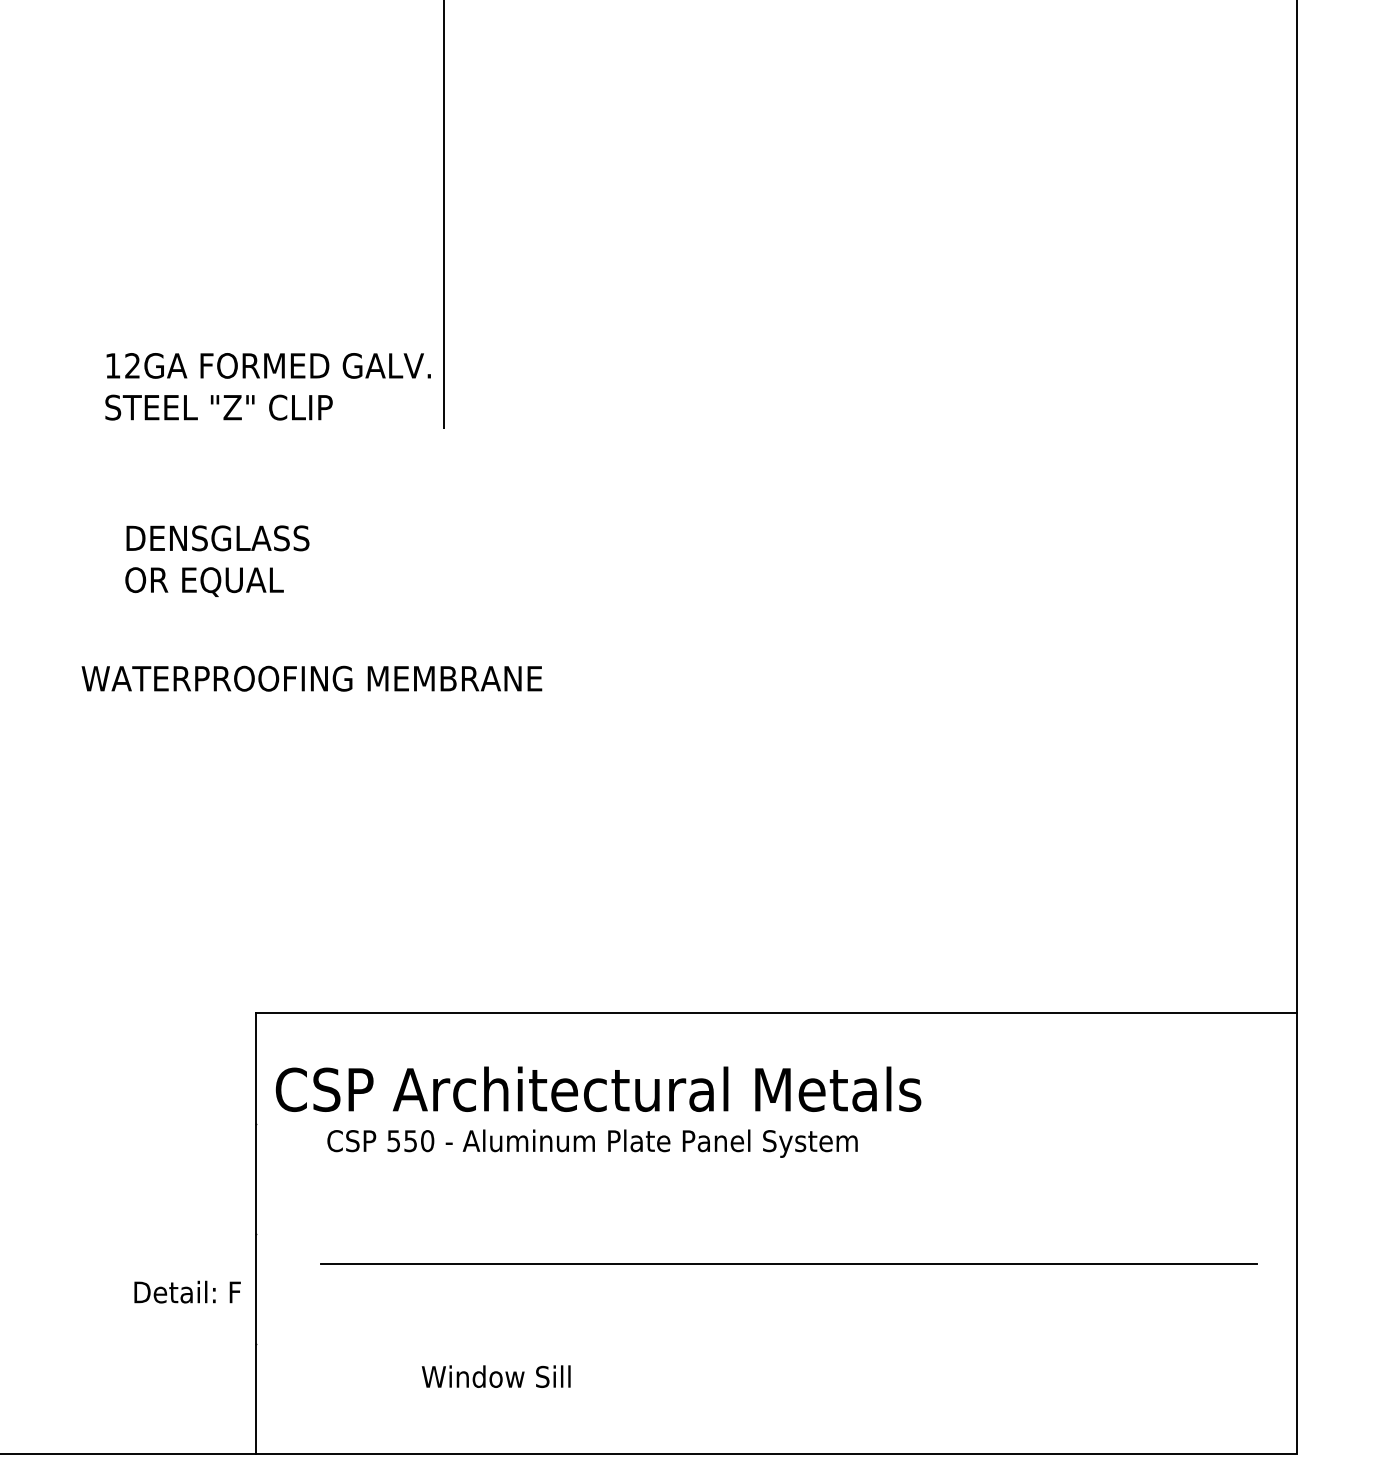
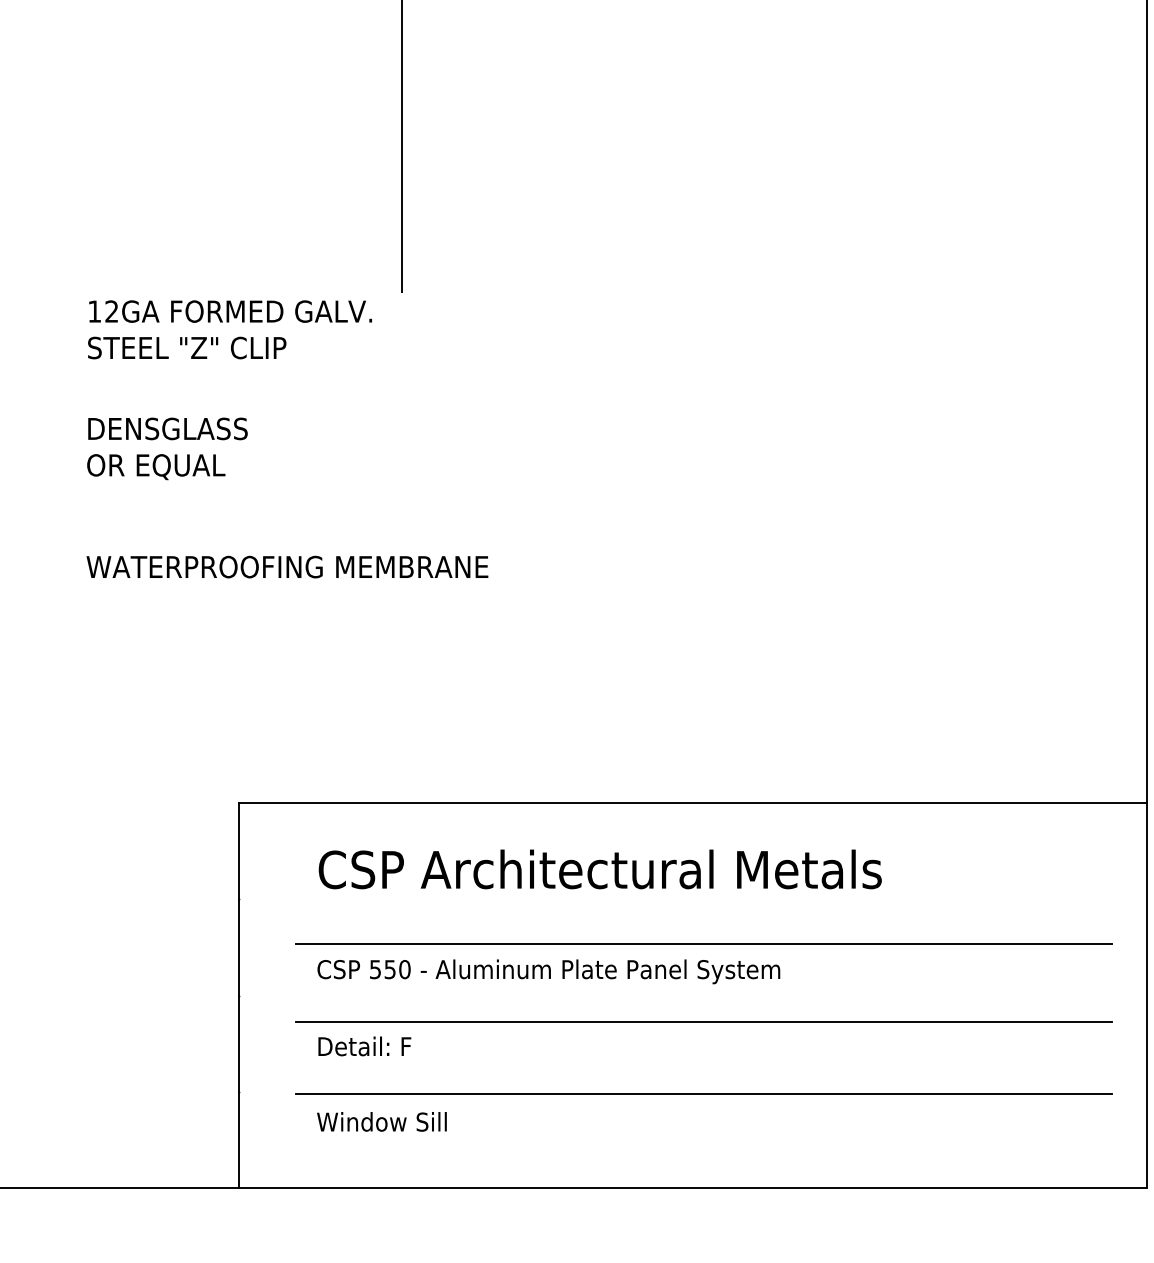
text: (267, 386) -> (229, 329), moved
text: (217, 560) -> (167, 448), moved
text: (311, 678) -> (287, 566), moved
text: (598, 1088) -> (600, 868), moved
text: (592, 1143) -> (548, 971), moved
line: (788, 1175) -> (703, 944), added
text: (187, 1291) -> (364, 1045), moved
line: (788, 1346) -> (703, 1093), added
text: (495, 1376) -> (381, 1121), moved

